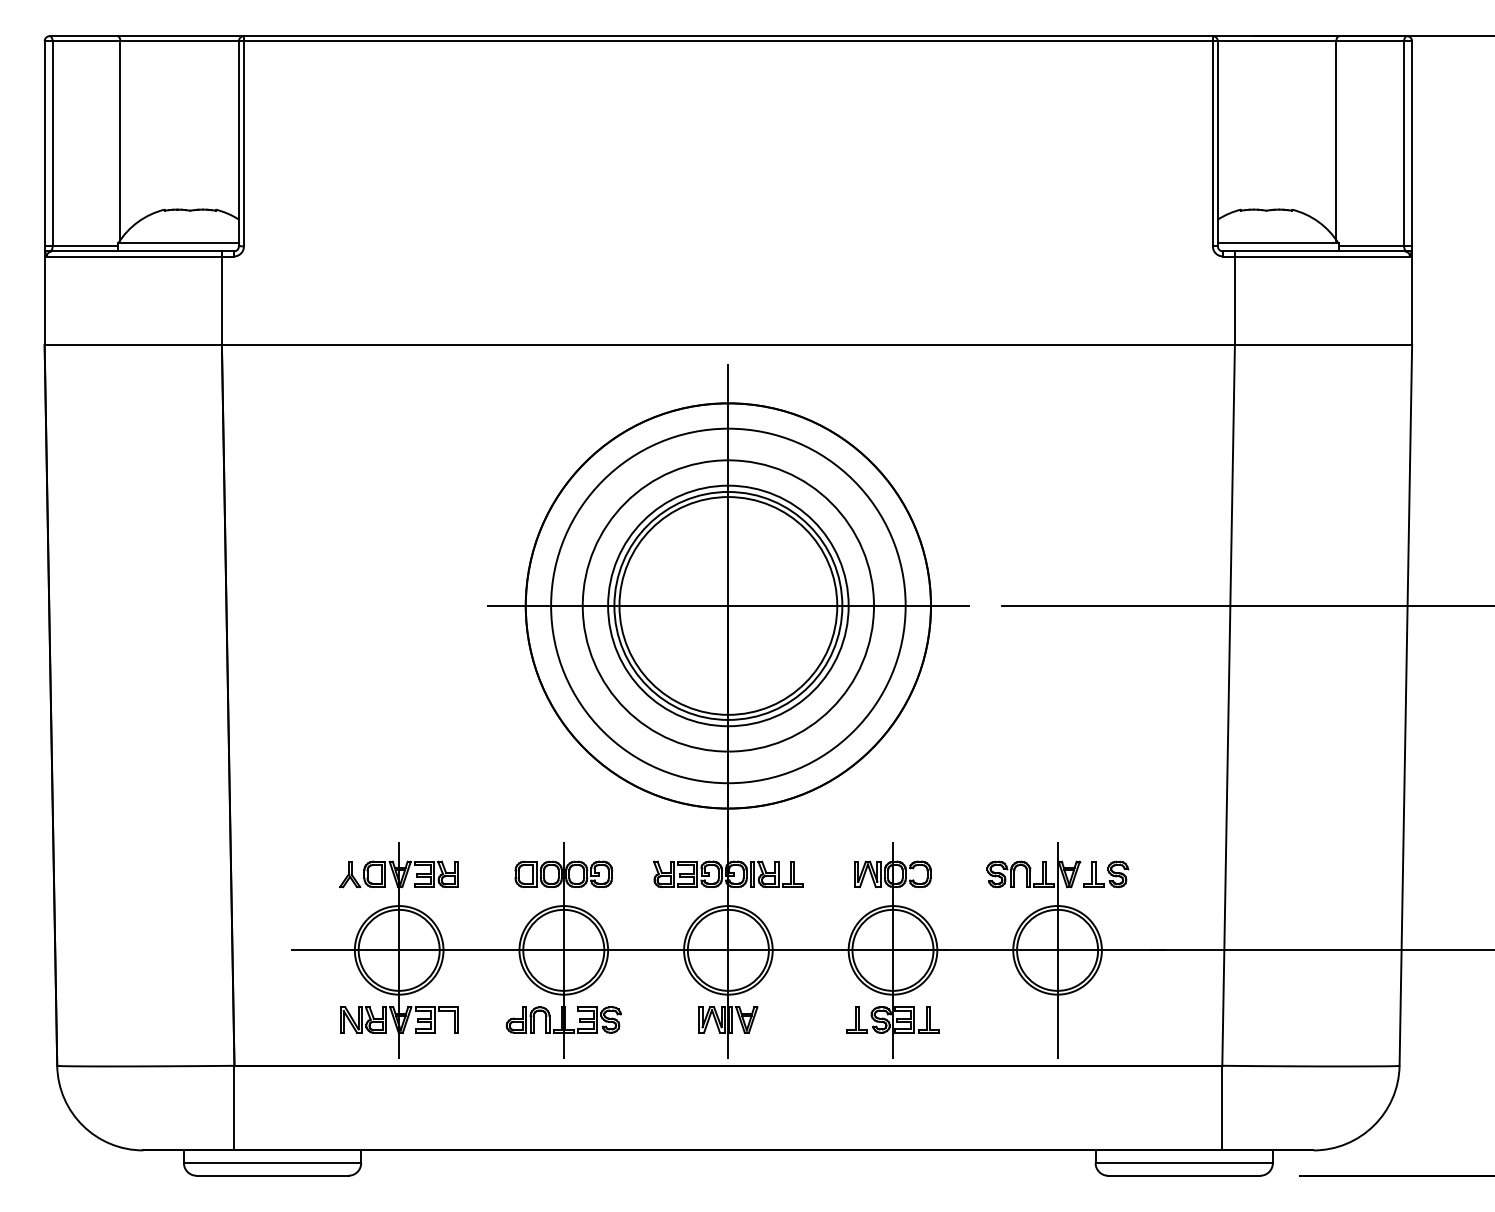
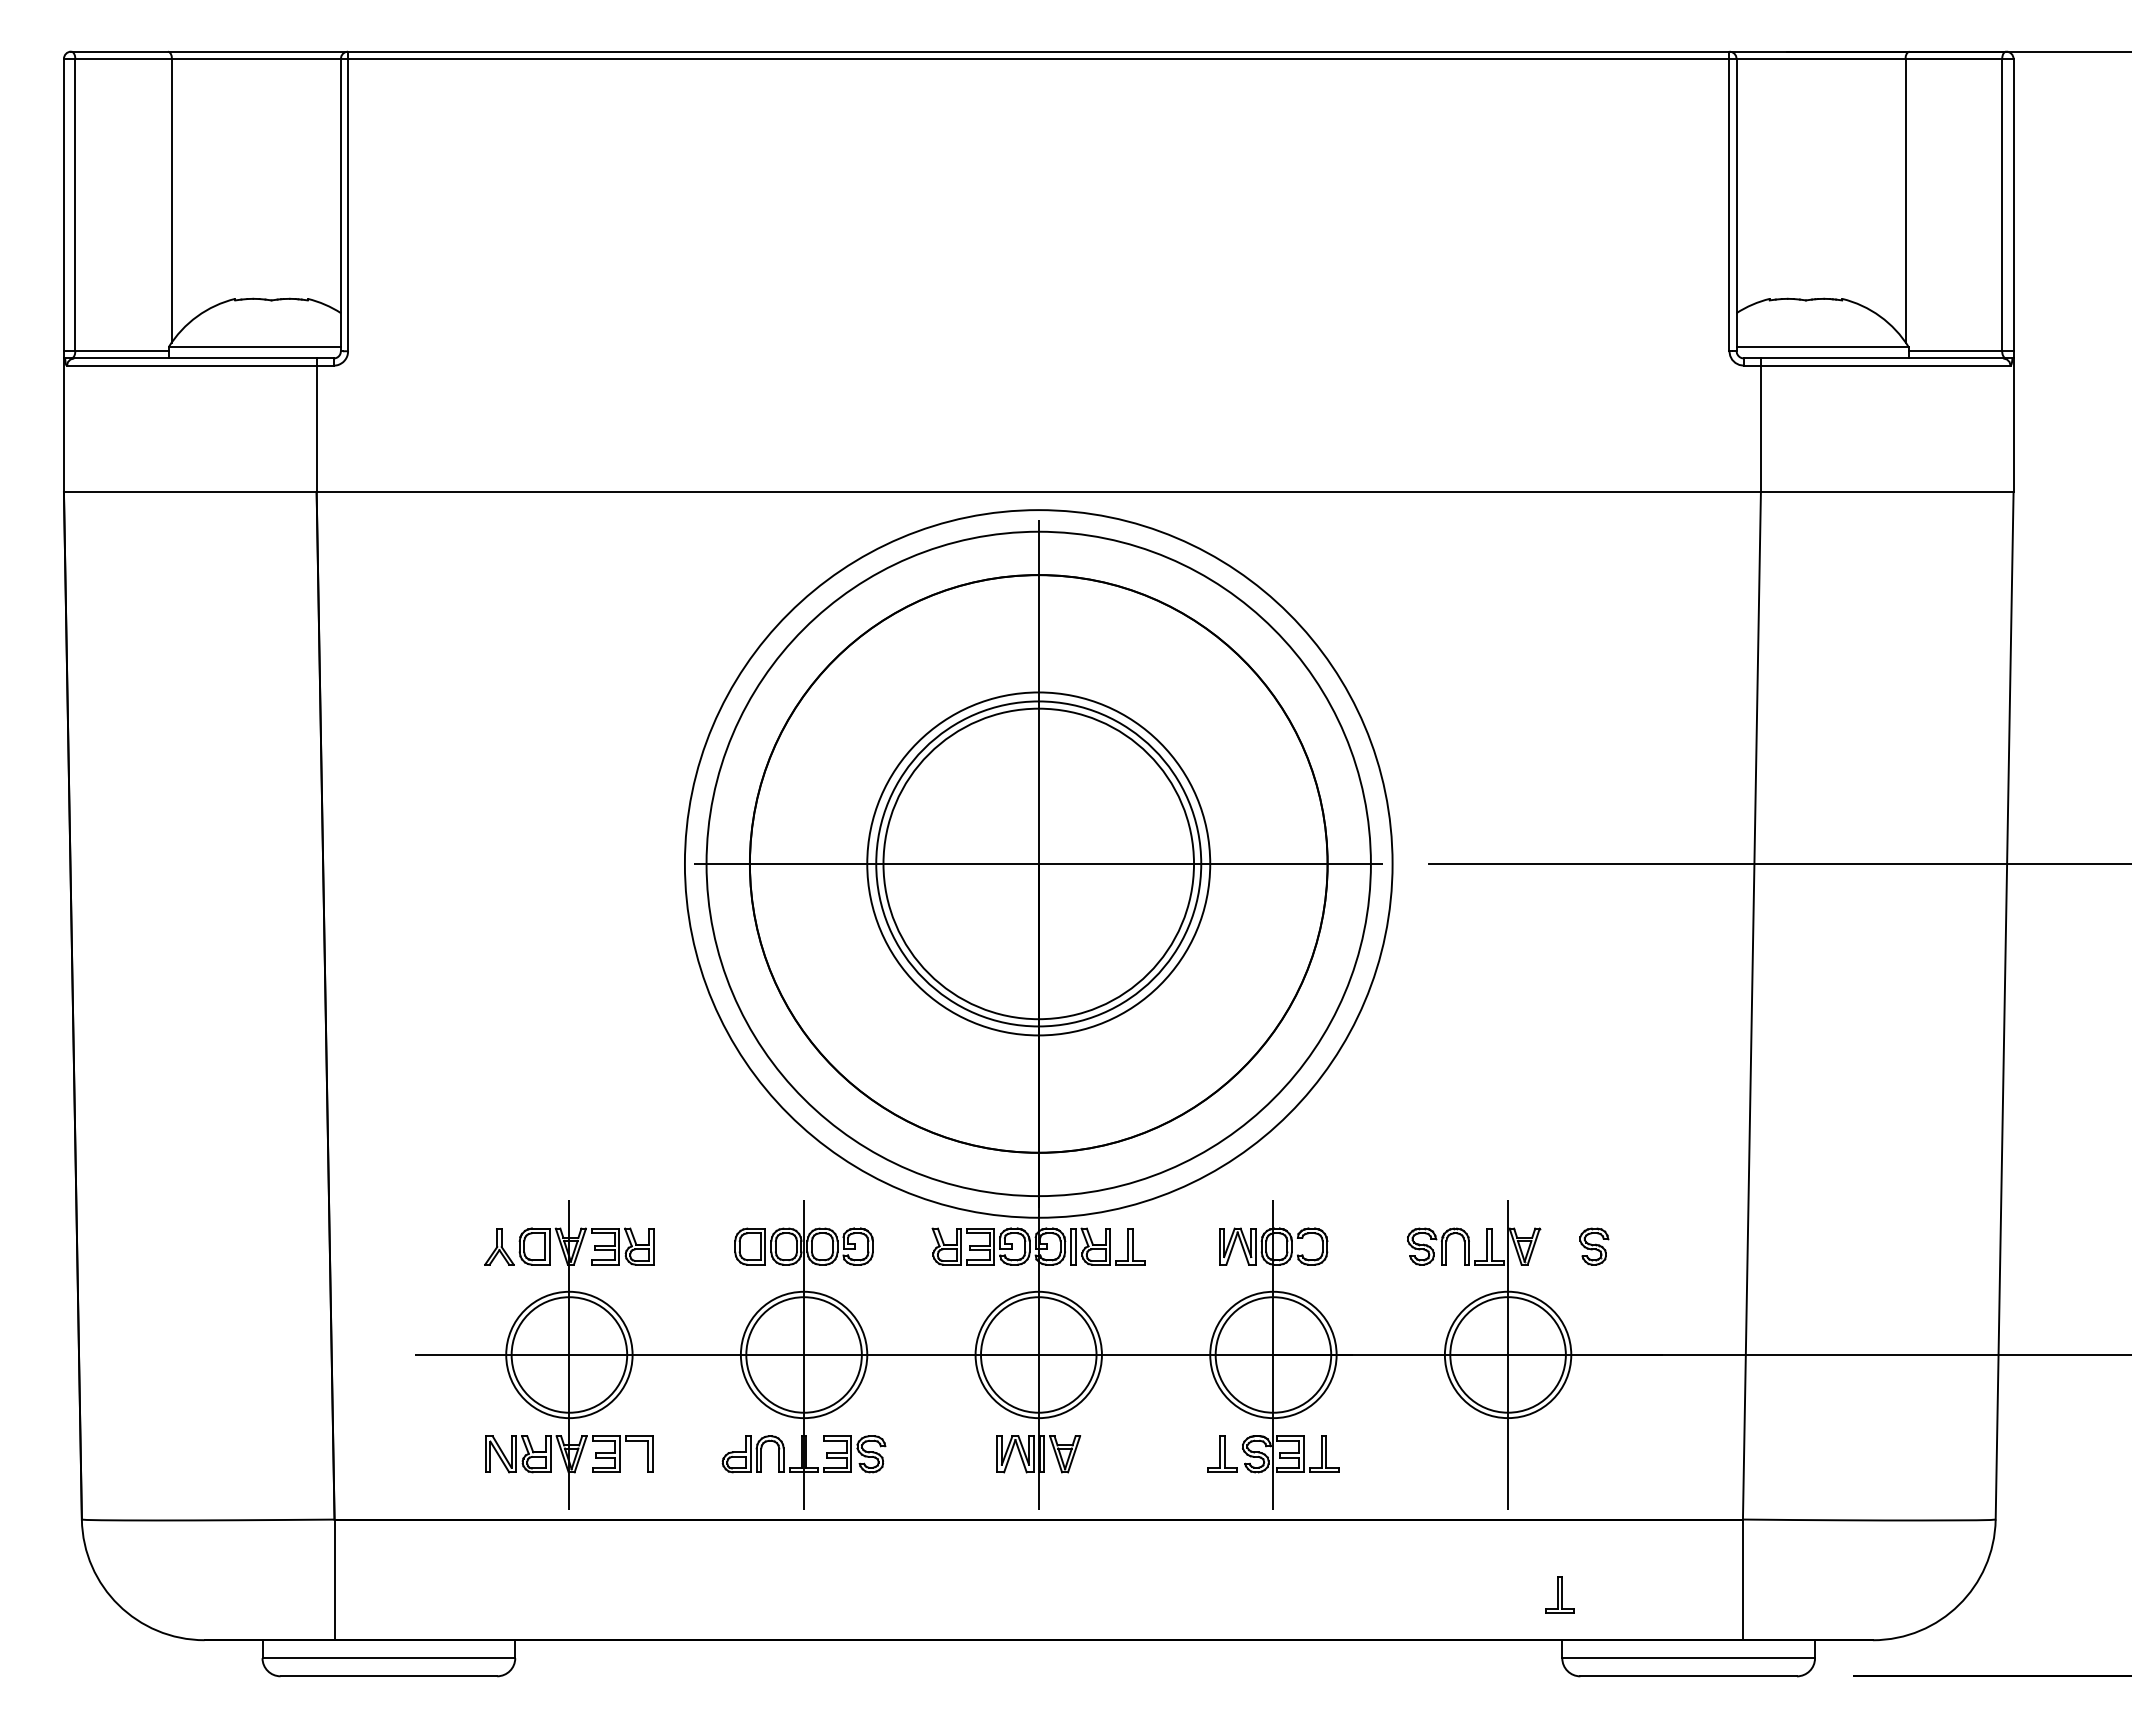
circle: (728, 605) -> (1038, 863), size x1.4
circle: (728, 605) -> (1038, 863), size x1.6
part: (1093, 874) -> (1559, 1594), moved

